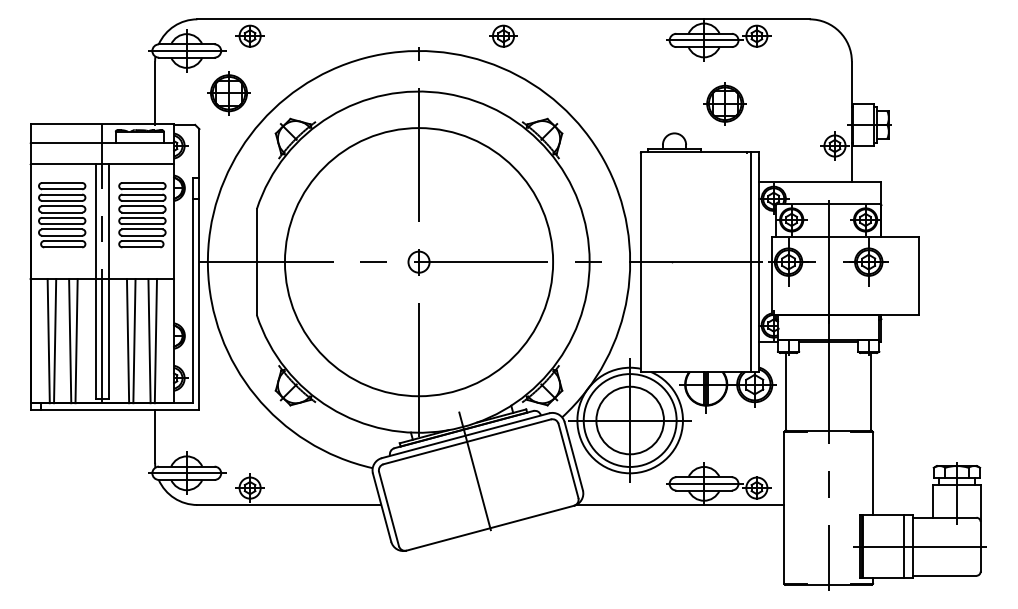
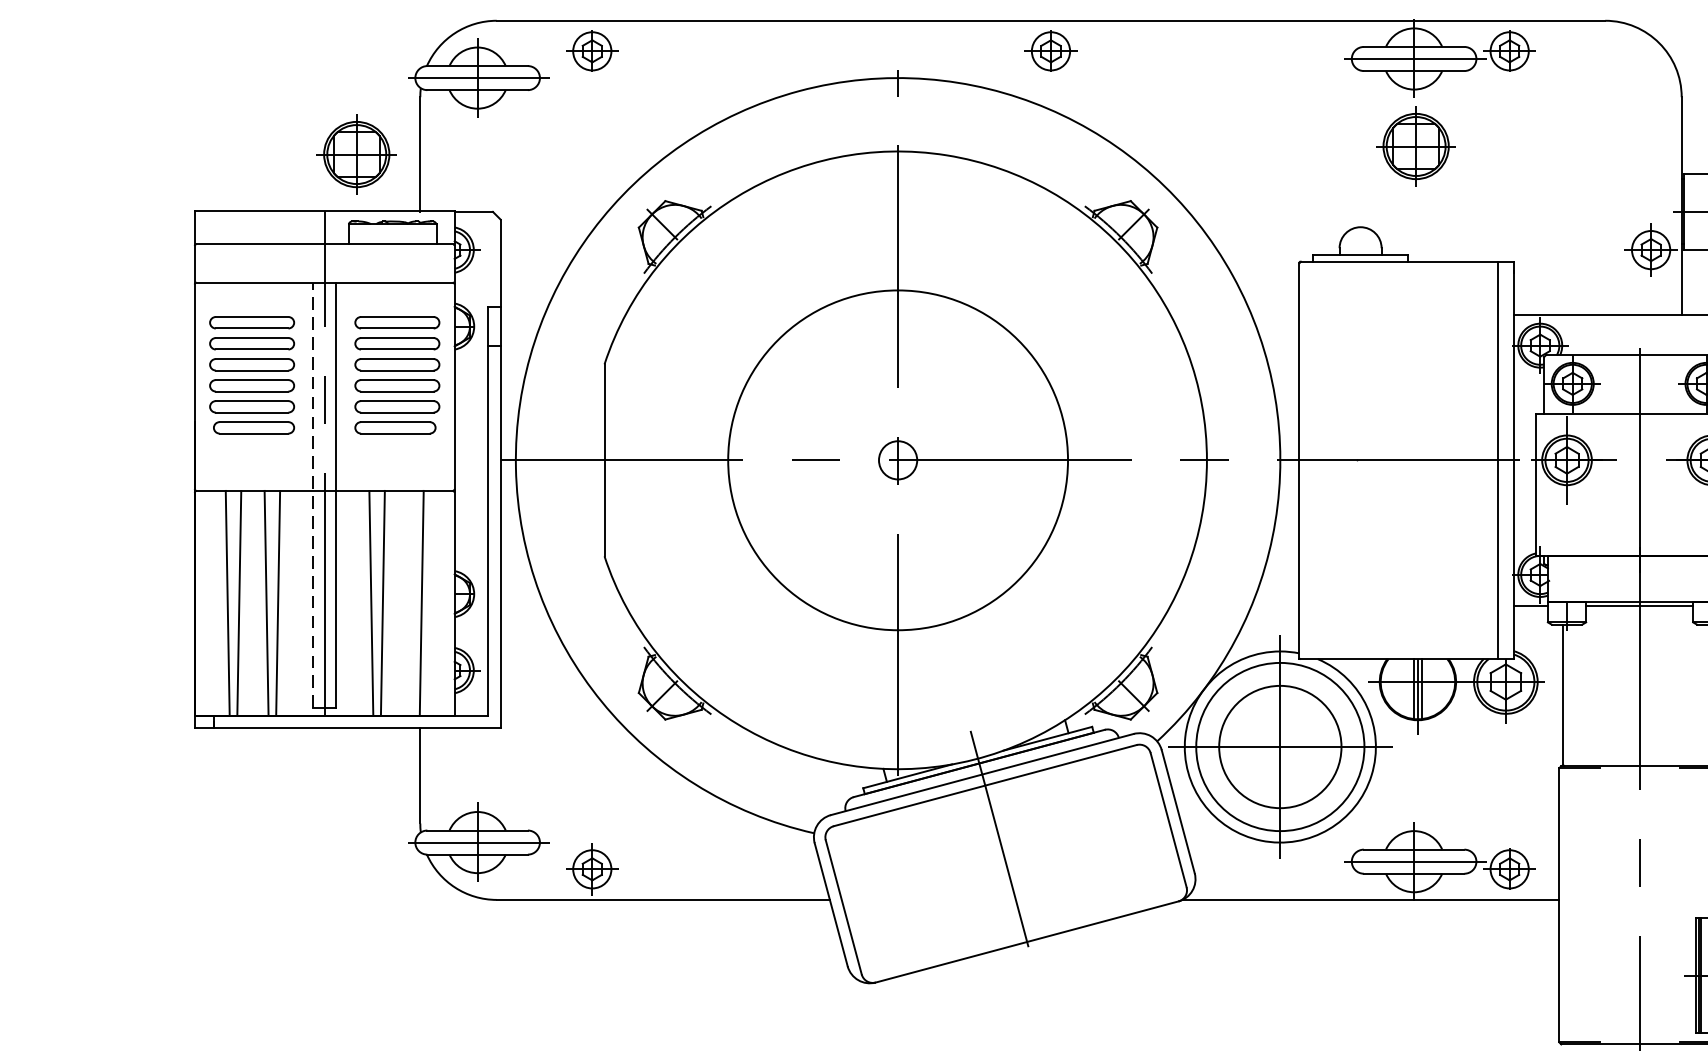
part: (228, 93) -> (355, 155), moved
part: (724, 103) -> (1414, 145), moved
circle: (418, 262) -> (897, 460), size x0.7
line: (95, 281) -> (312, 495), solid -> dashed
line: (149, 341) -> (410, 603), removed

